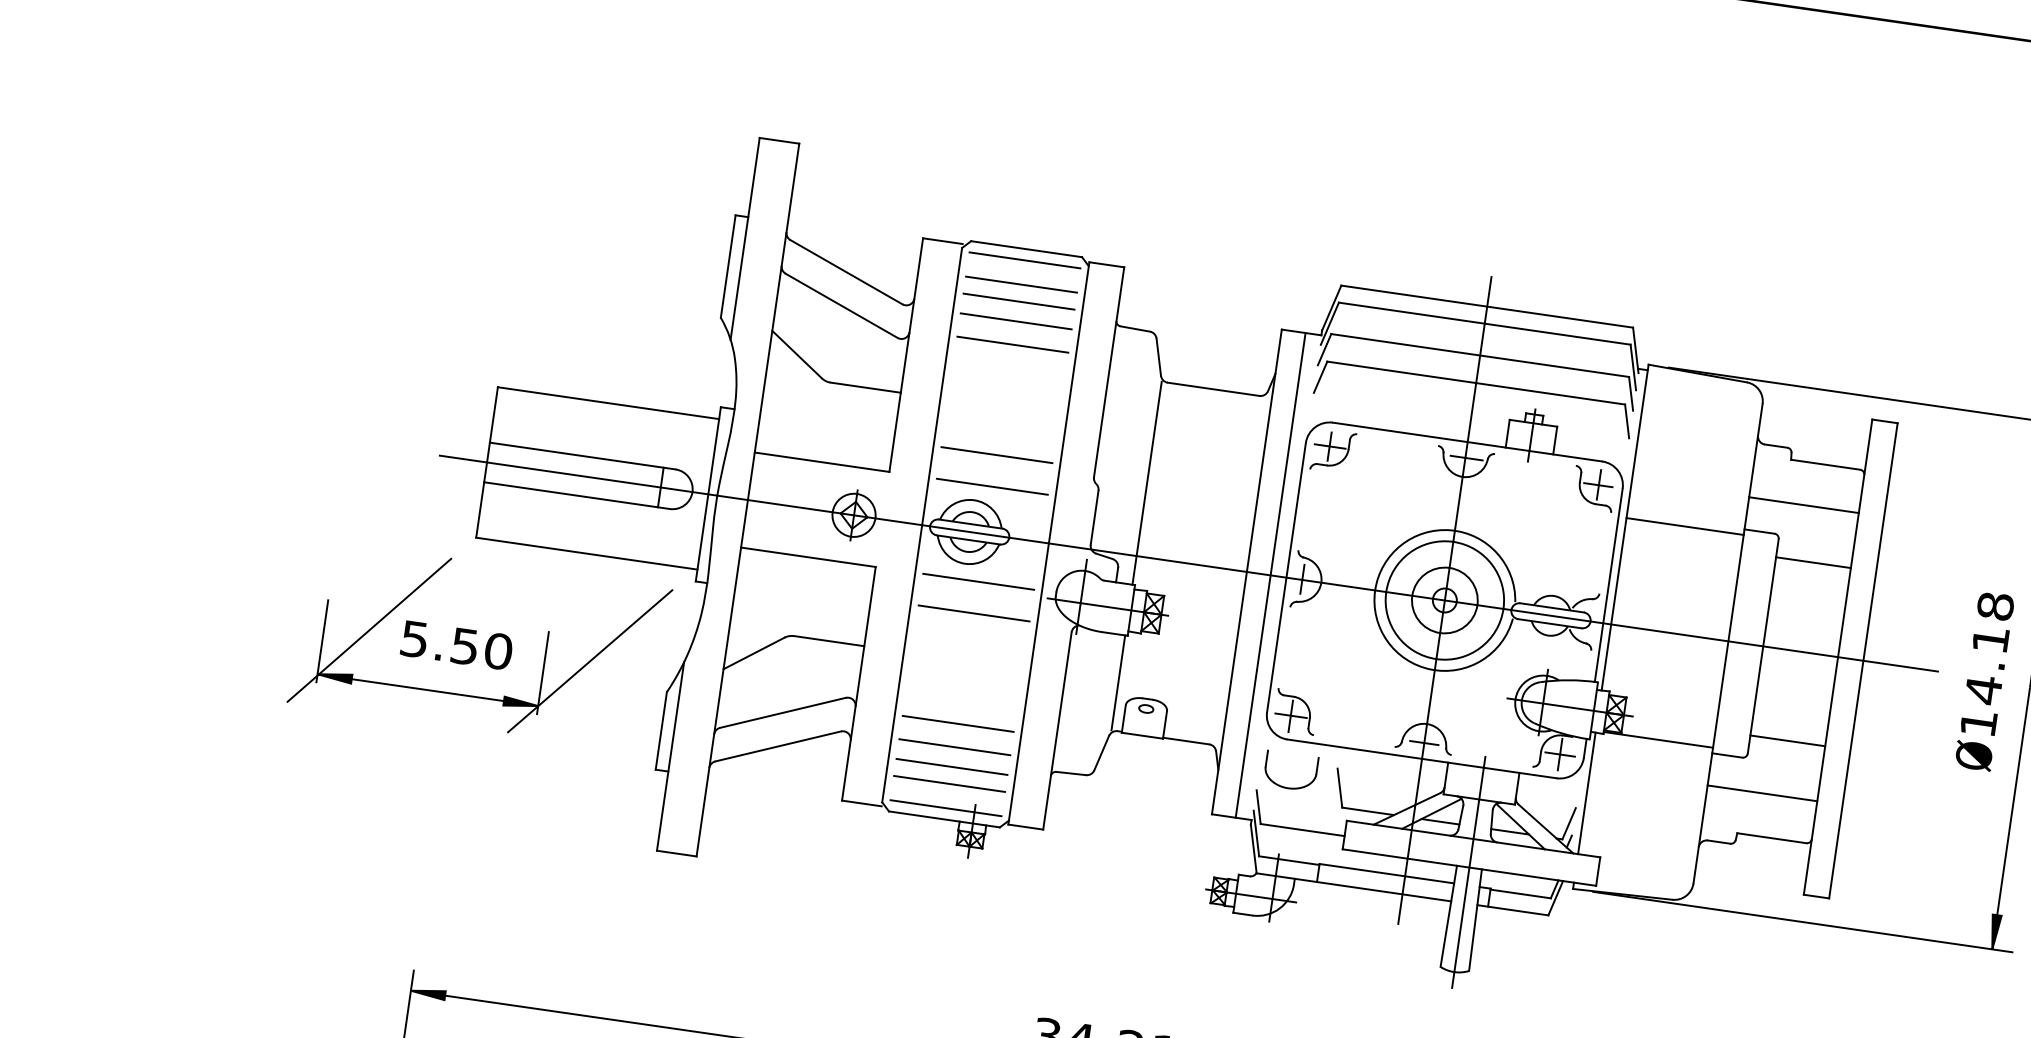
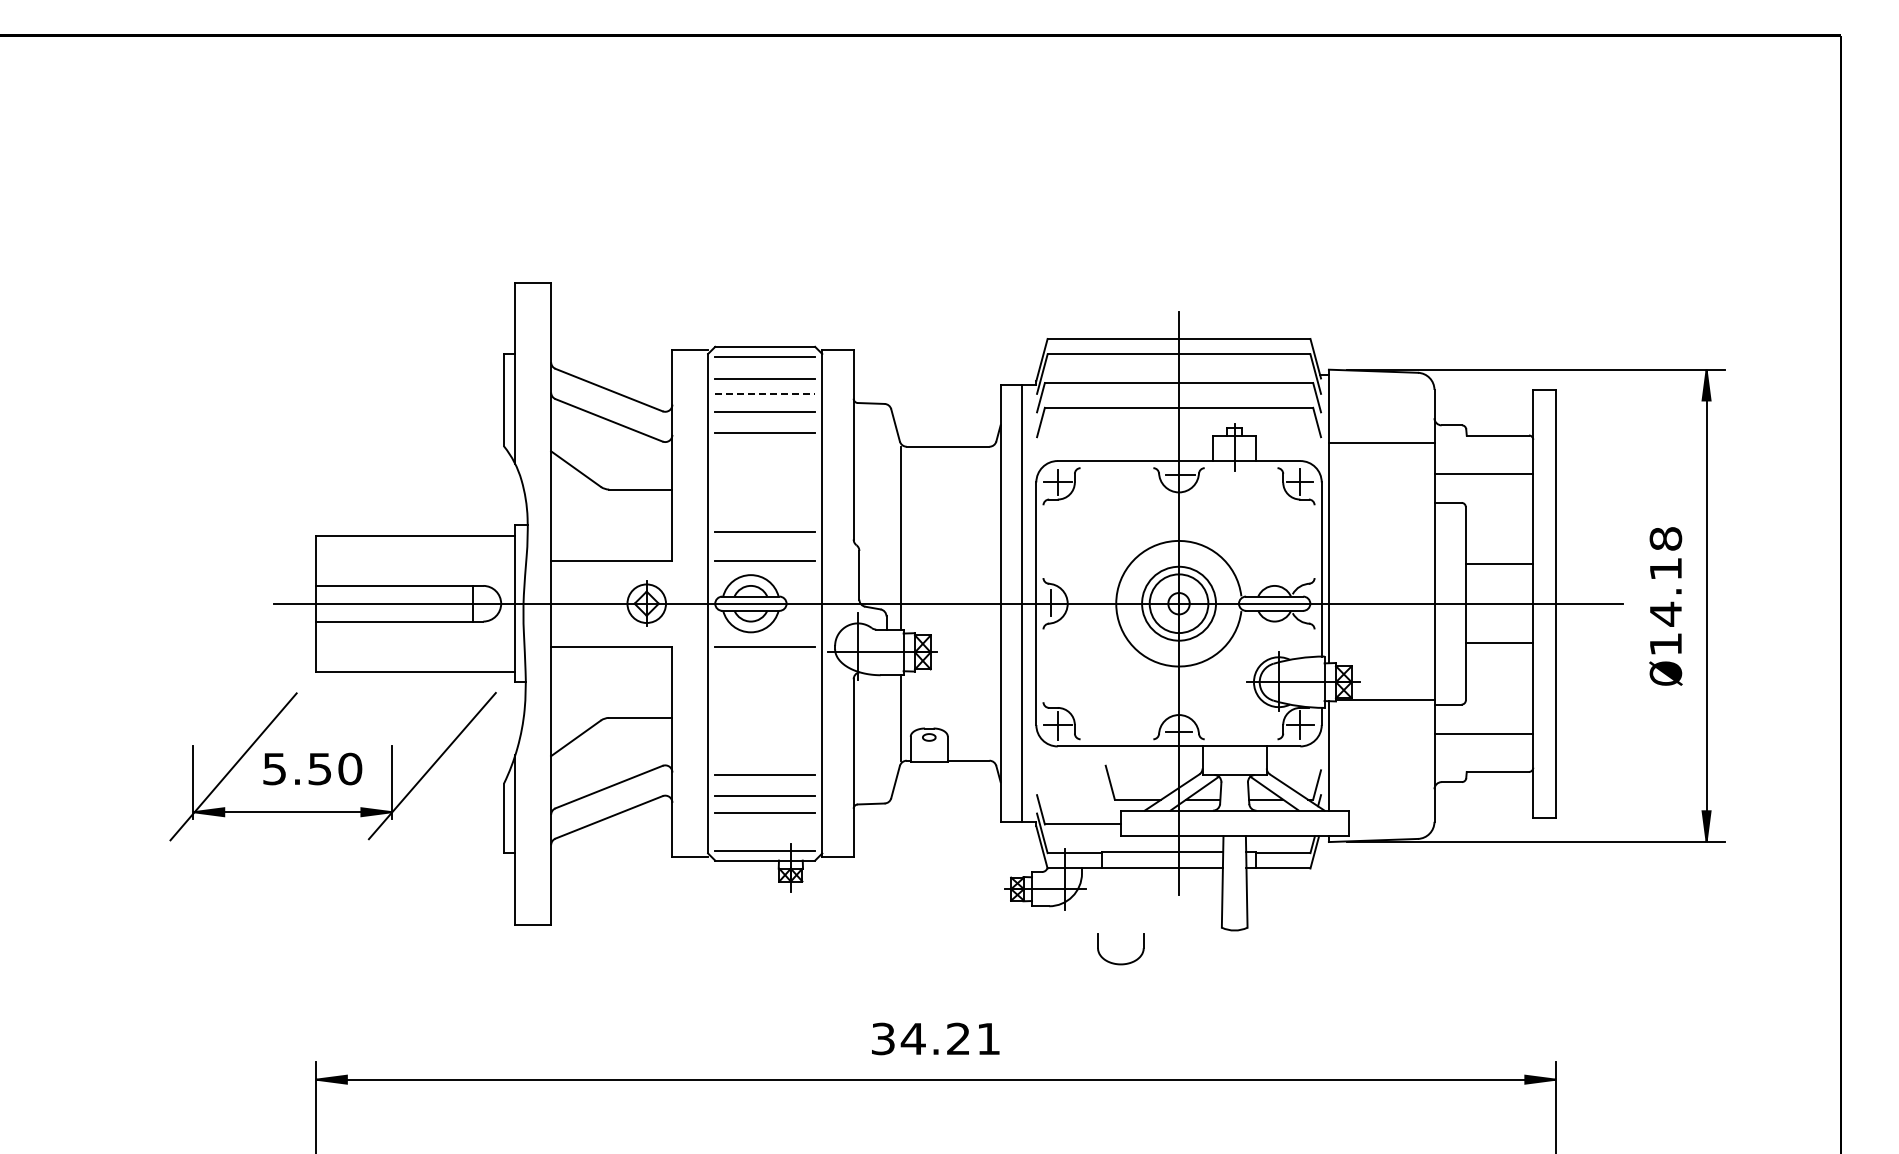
line: (1019, 302) -> (765, 394), solid -> dashed
line: (1684, 526) -> (1381, 442), moved
line: (1813, 562) -> (1499, 564), moved
circle: (1444, 600) -> (1178, 603), size x0.7
line: (974, 614) -> (765, 675), removed
line: (1787, 741) -> (1499, 643), moved
line: (949, 783) -> (765, 828), removed
part: (1288, 787) -> (1120, 963), moved
line: (1468, 872) -> (1234, 840), removed

